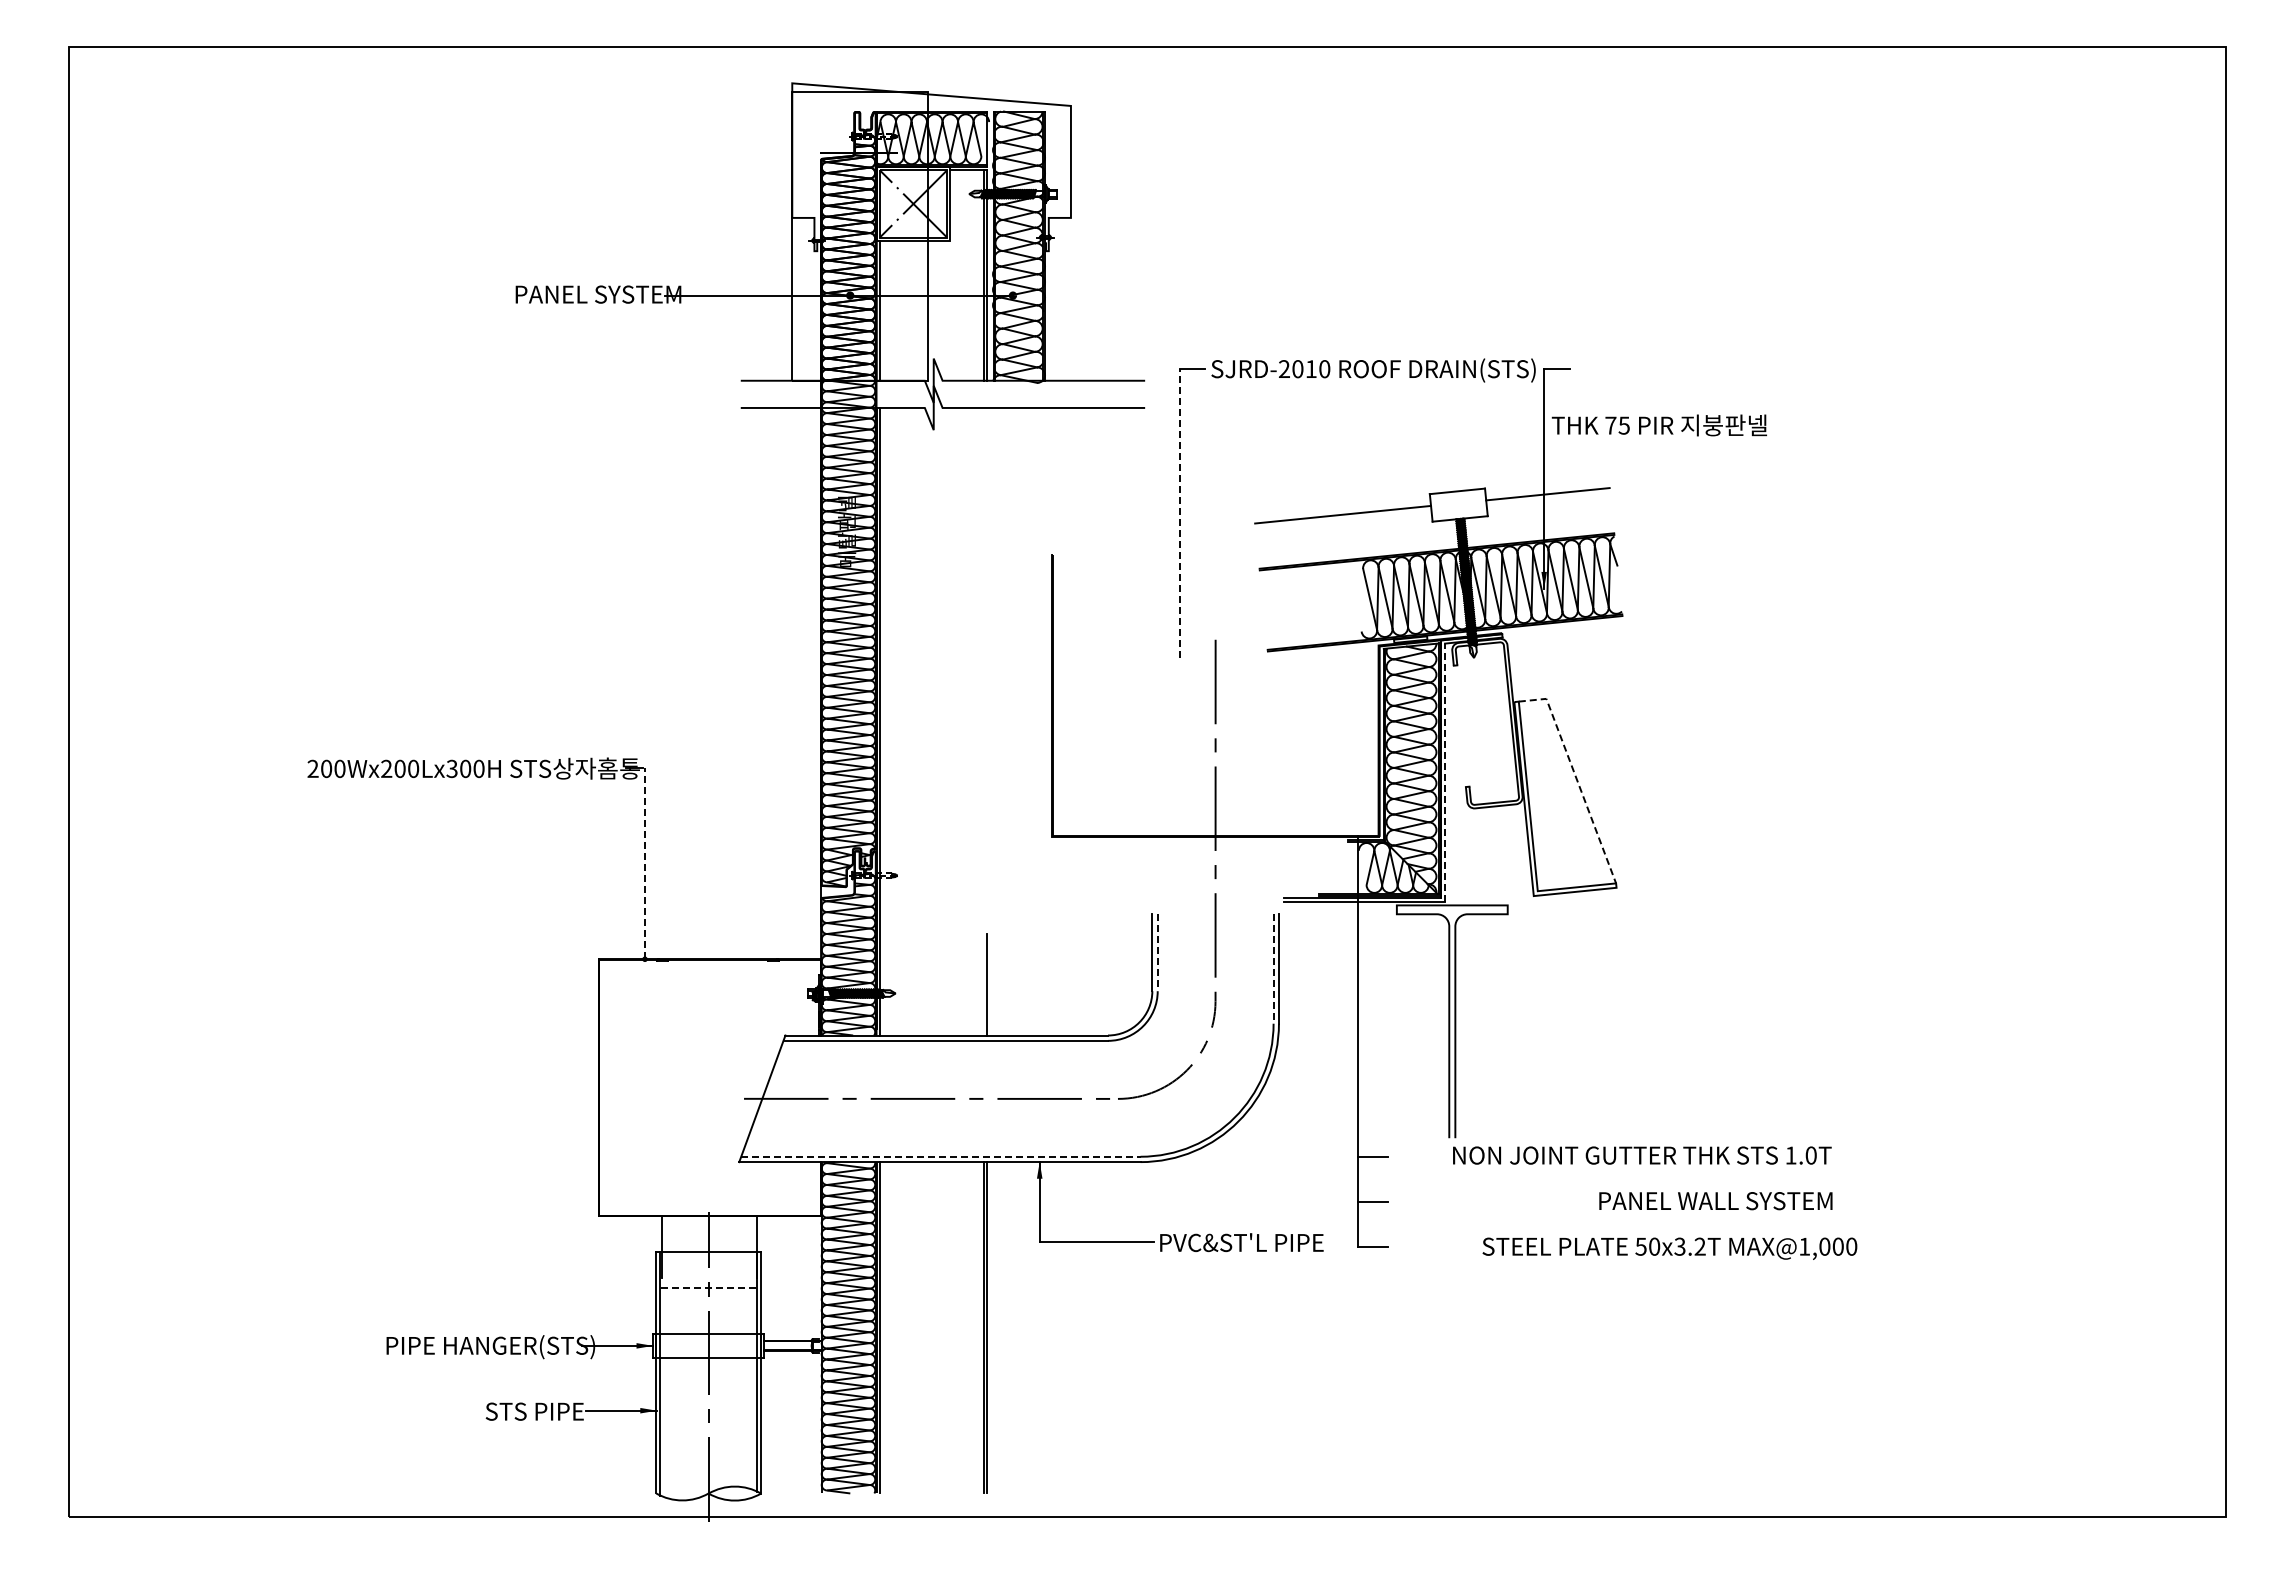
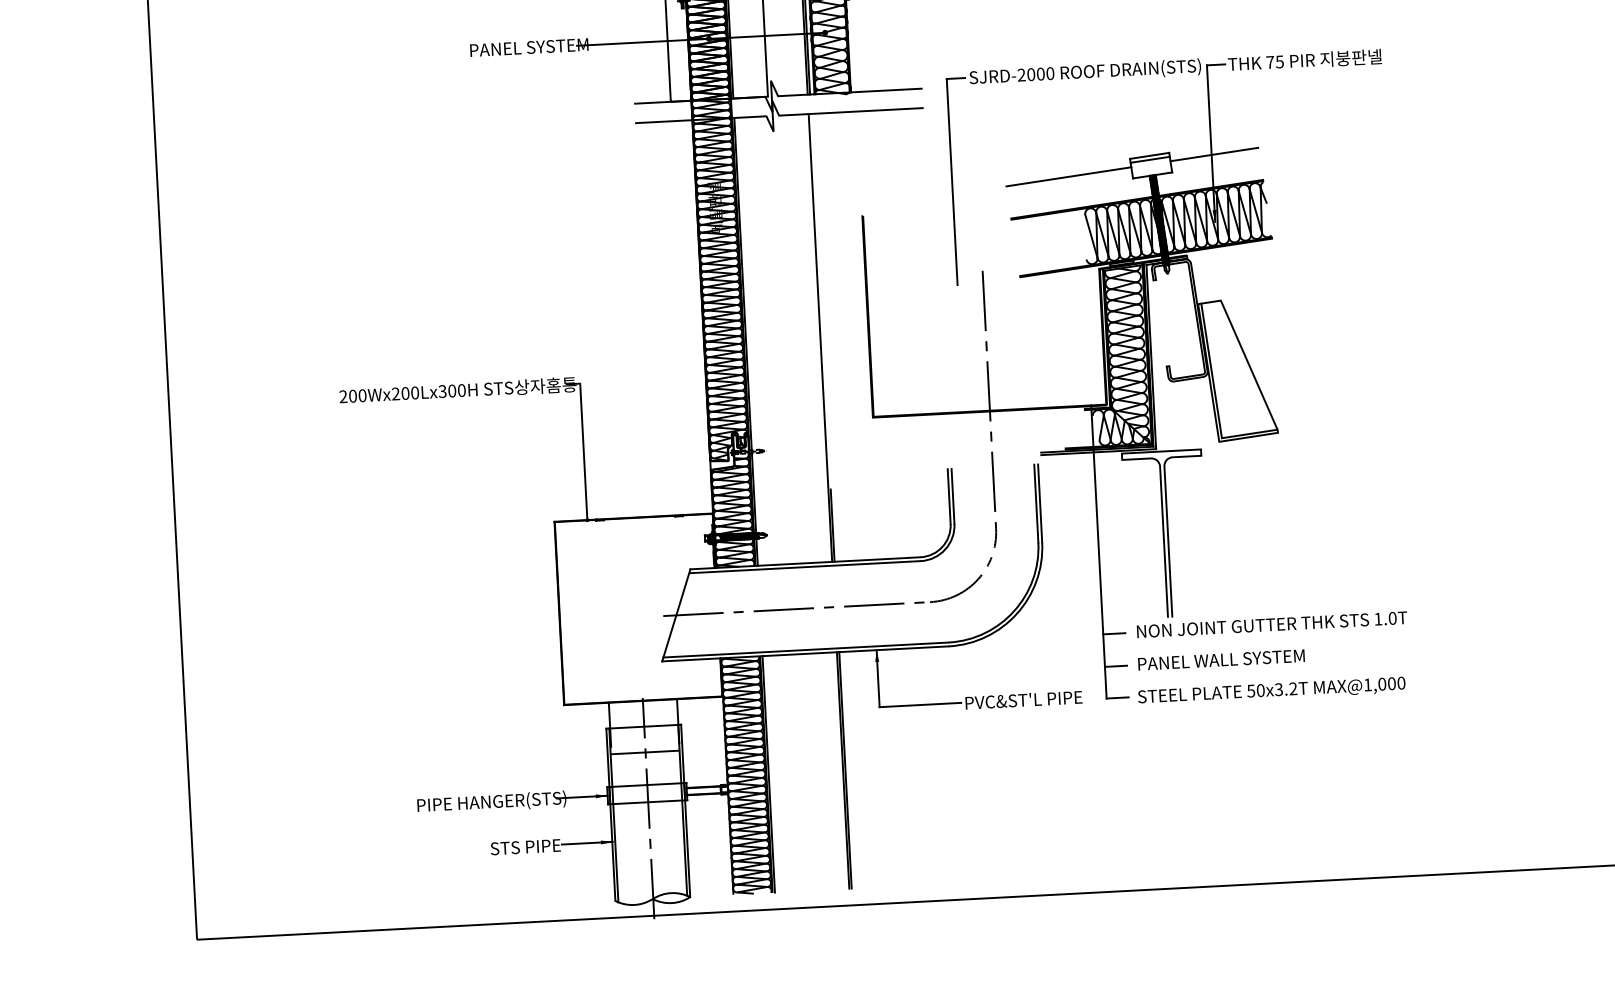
text: (1311, 369) -> (1040, 74), SJRD-2010 -> SJRD-2000
text: (1658, 425) -> (1304, 60), moved
line: (1457, 496) -> (1149, 159), added
line: (1179, 512) -> (952, 181), dashed -> solid
line: (984, 721) -> (820, 337), added
line: (1445, 772) -> (1151, 356), dashed -> solid
line: (1576, 778) -> (1245, 356), dashed -> solid
line: (645, 863) -> (584, 451), dashed -> solid
line: (1157, 953) -> (952, 496), dashed -> solid
line: (1273, 969) -> (1036, 503), dashed -> solid
text: (1642, 1155) -> (1272, 624), moved
line: (940, 1156) -> (805, 649), dashed -> solid
text: (1715, 1201) -> (1221, 660), moved
text: (1669, 1248) -> (1271, 691), moved
line: (708, 1288) -> (645, 752), dashed -> solid

